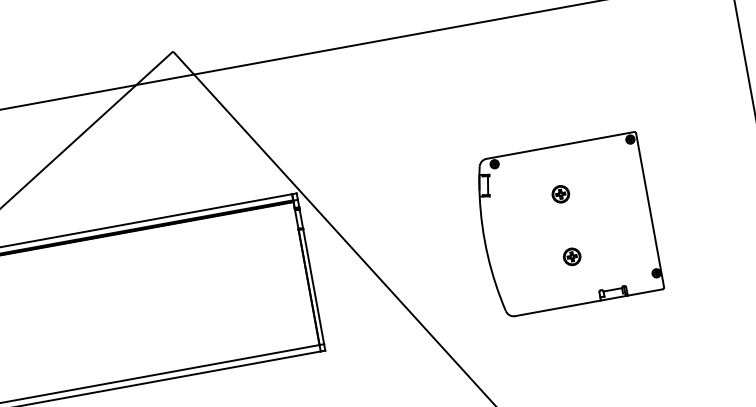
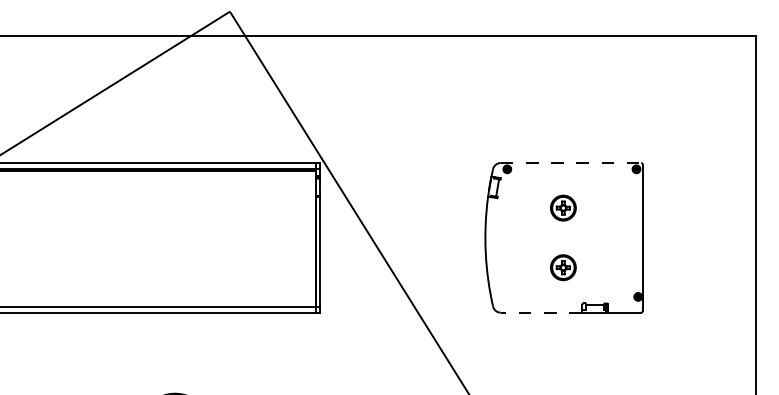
line: (560, 145) -> (571, 163), solid -> dashed
part: (559, 193) -> (562, 207), size x1.6
part: (571, 256) -> (562, 267), size x1.6
line: (557, 308) -> (541, 312), solid -> dashed

